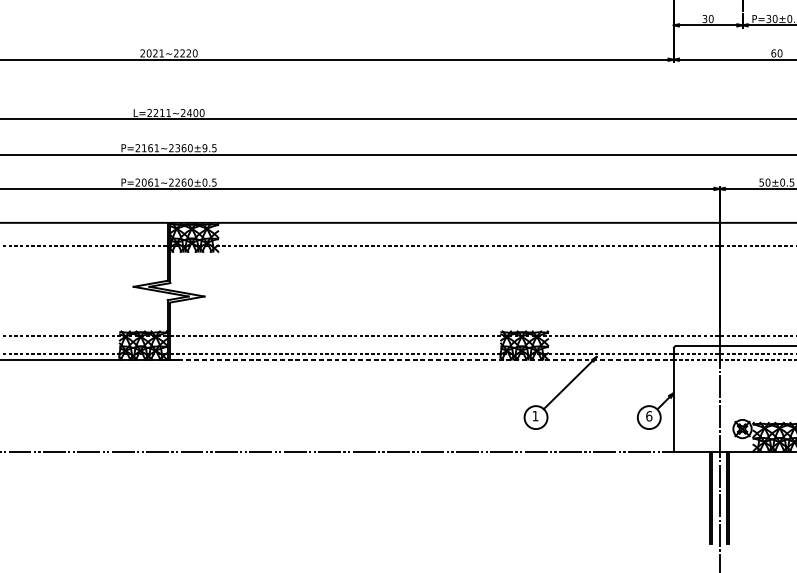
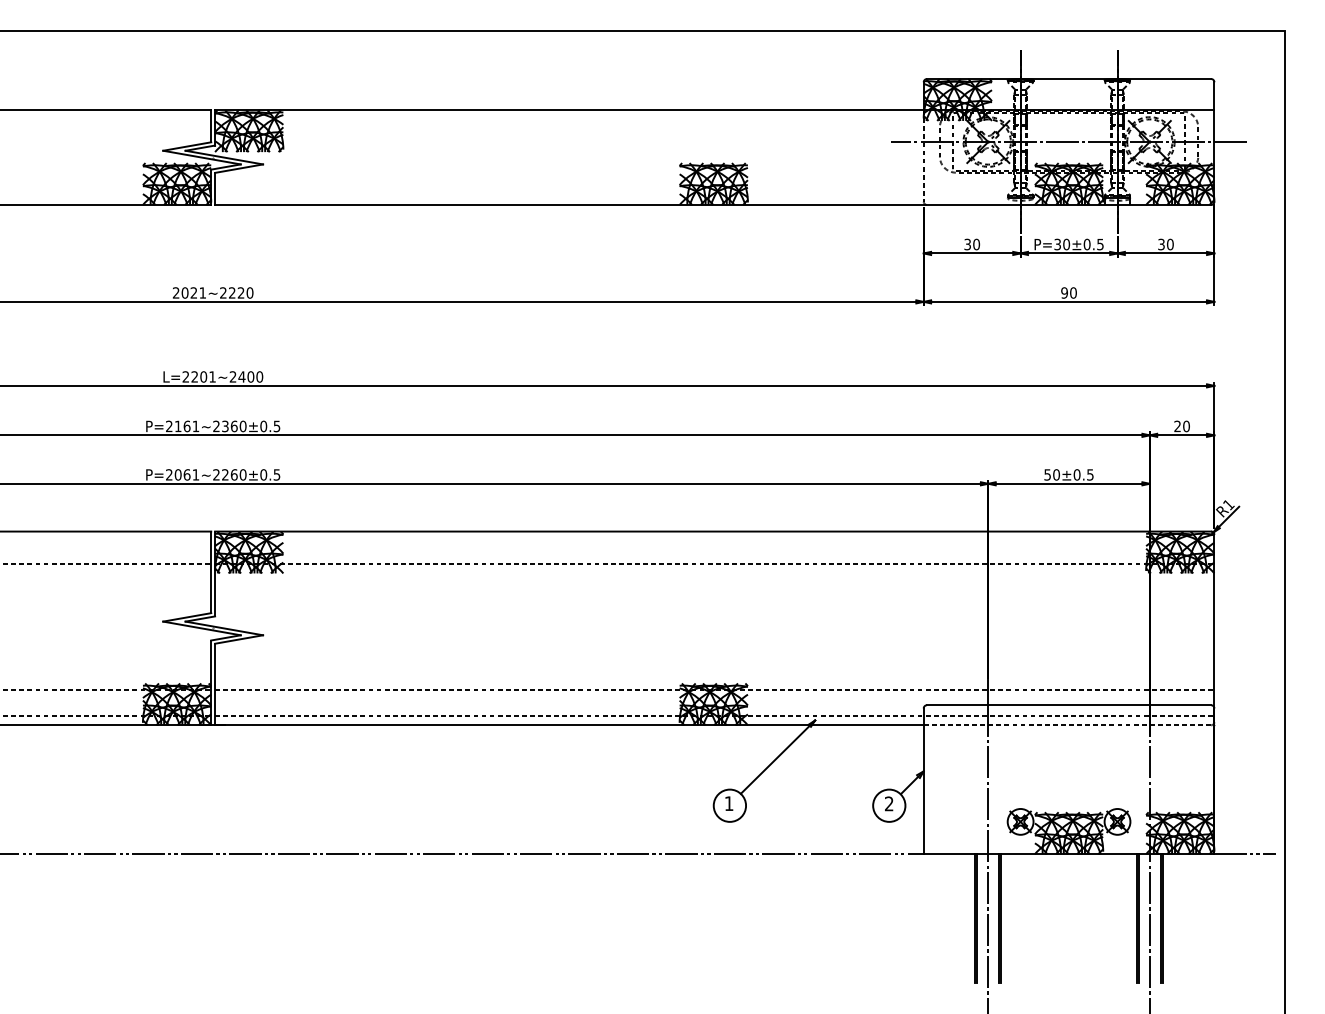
text: (773, 53) -> (1064, 292), 60 -> 90
text: (162, 112) -> (203, 376), L=2211~2400 -> L=2201~2400
text: (204, 148) -> (263, 426), P=2161~2360±9.5 -> P=2161~2360±0.5
line: (422, 360) -> (569, 725), dashed -> solid
text: (648, 415) -> (888, 803), 6 -> 2

